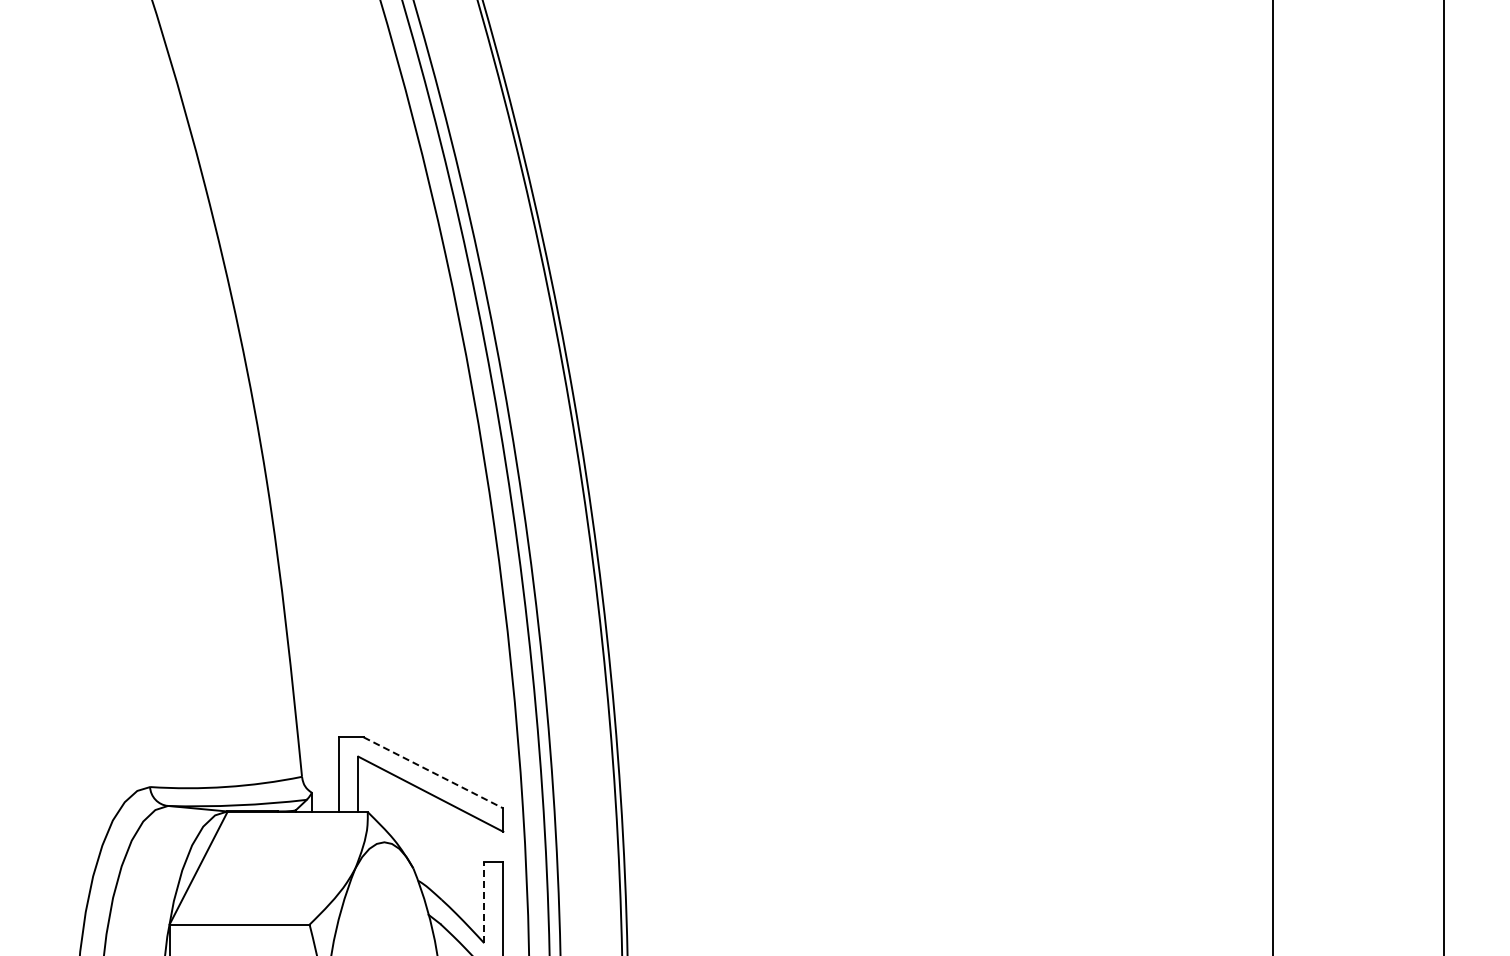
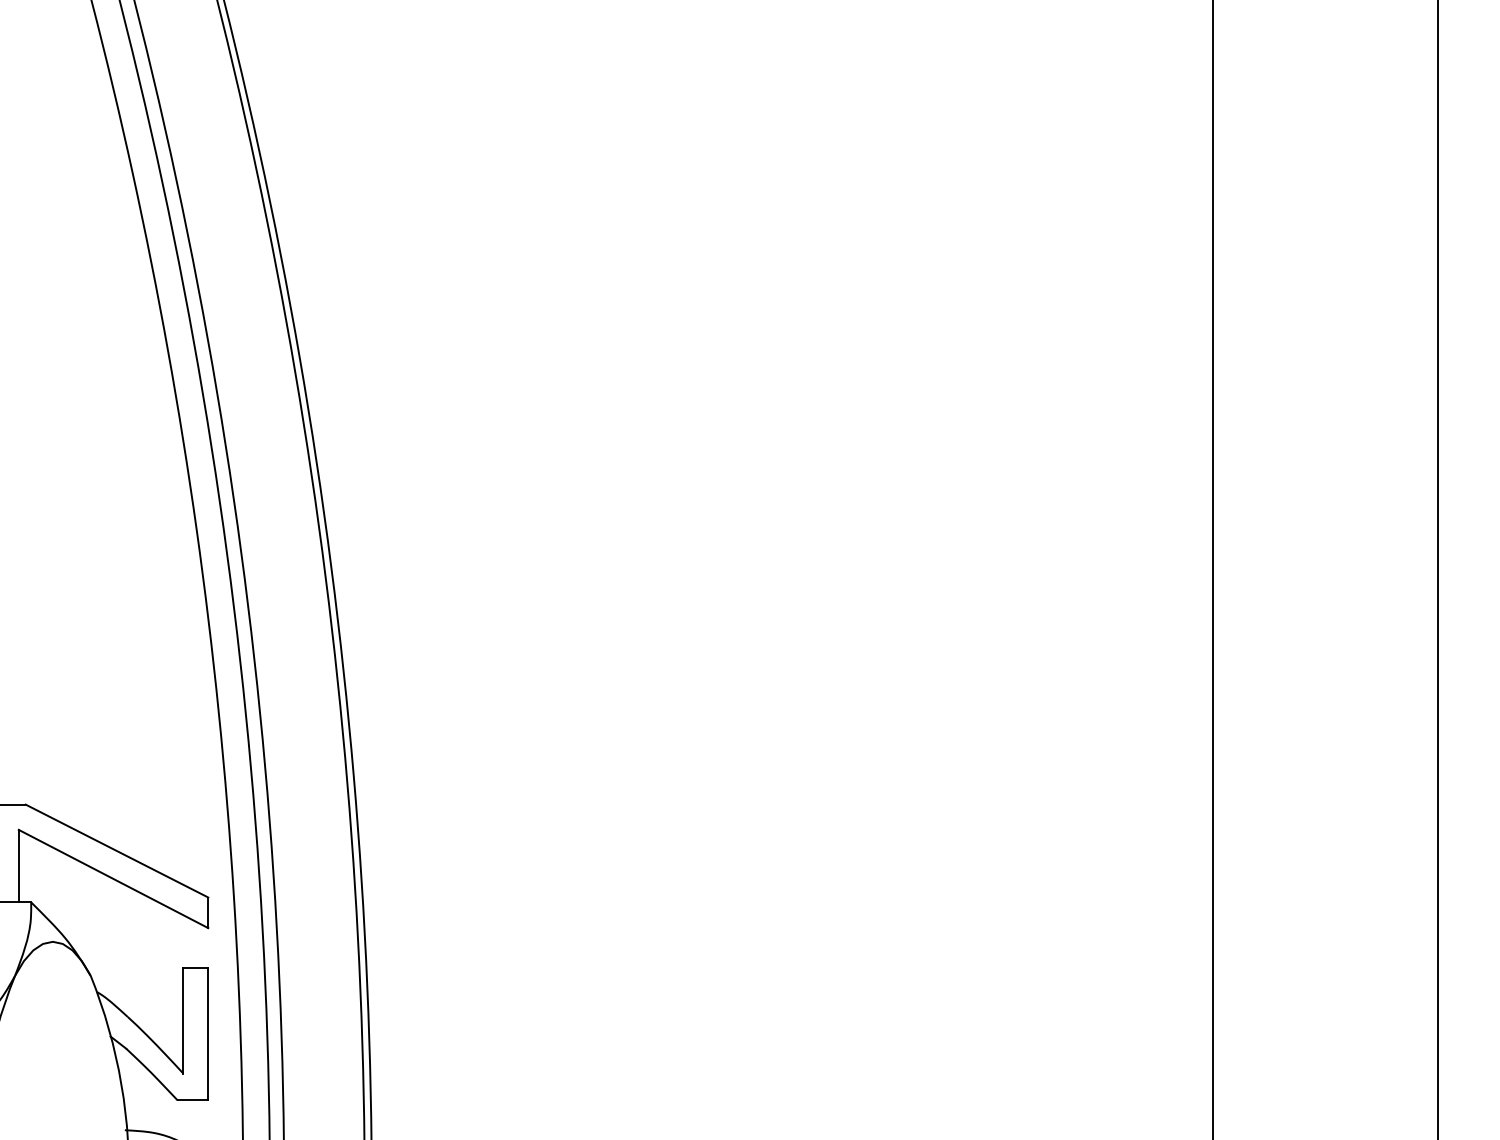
line: (433, 773) -> (117, 851), dashed -> solid
line: (484, 902) -> (183, 1020), dashed -> solid

